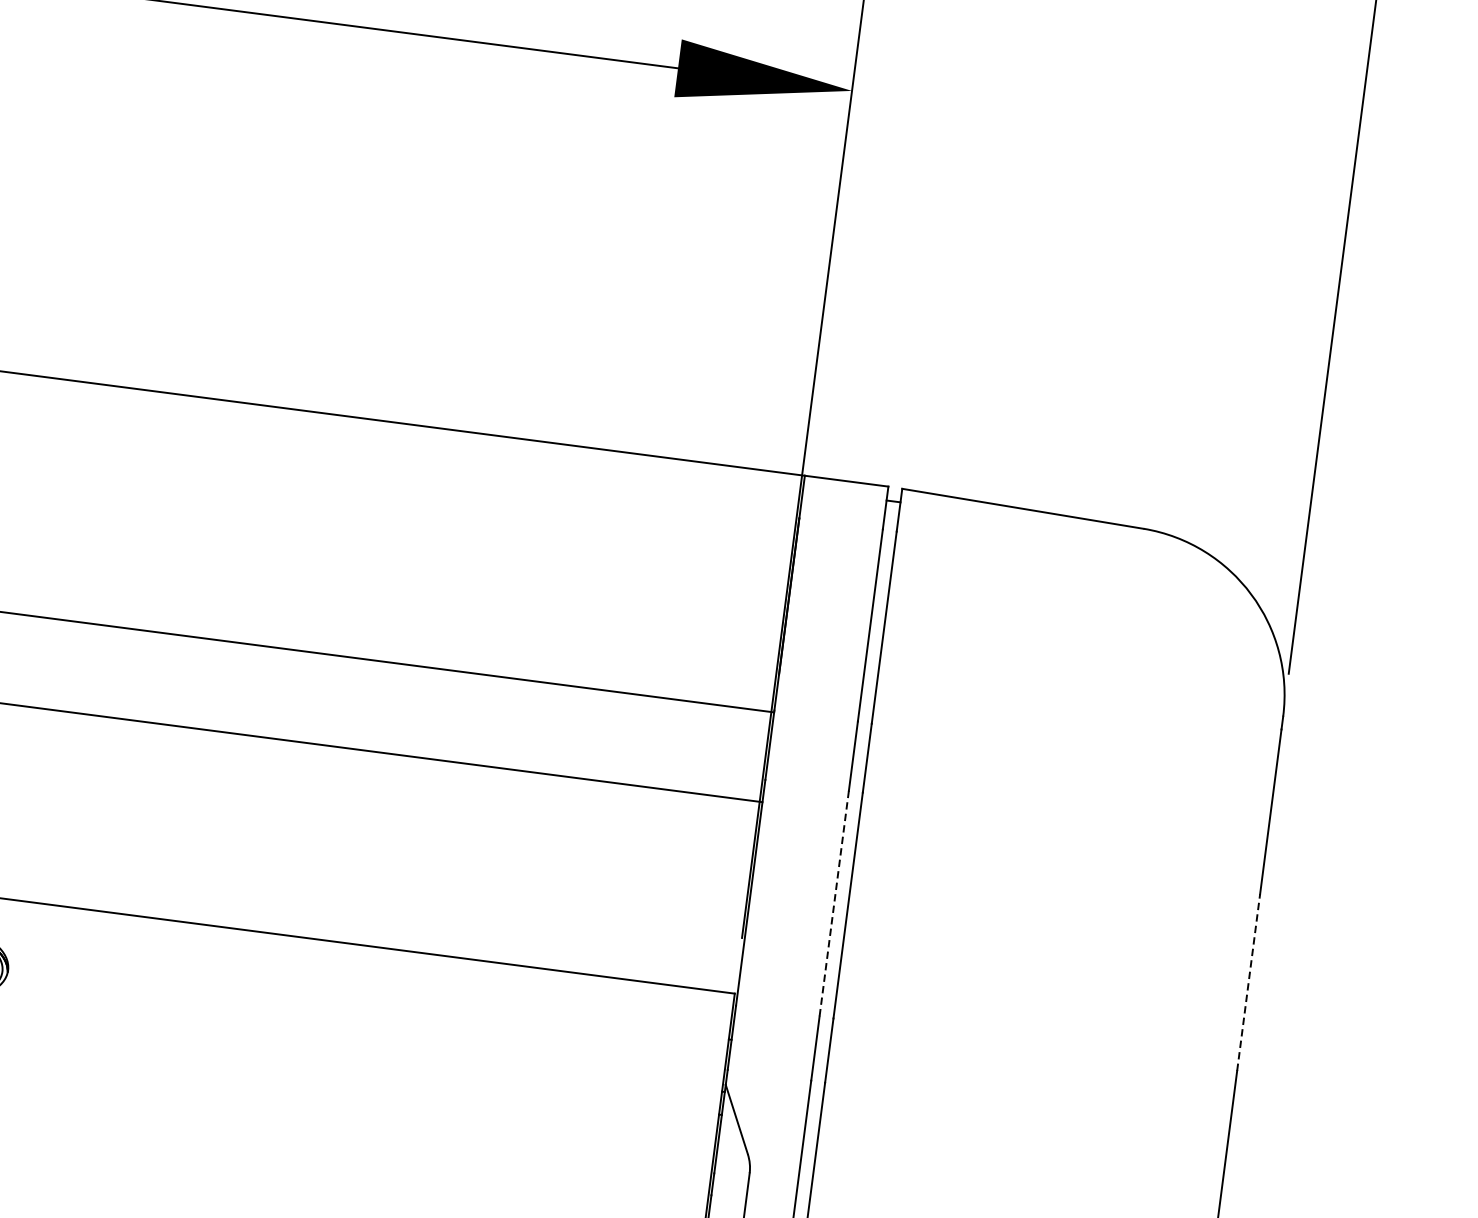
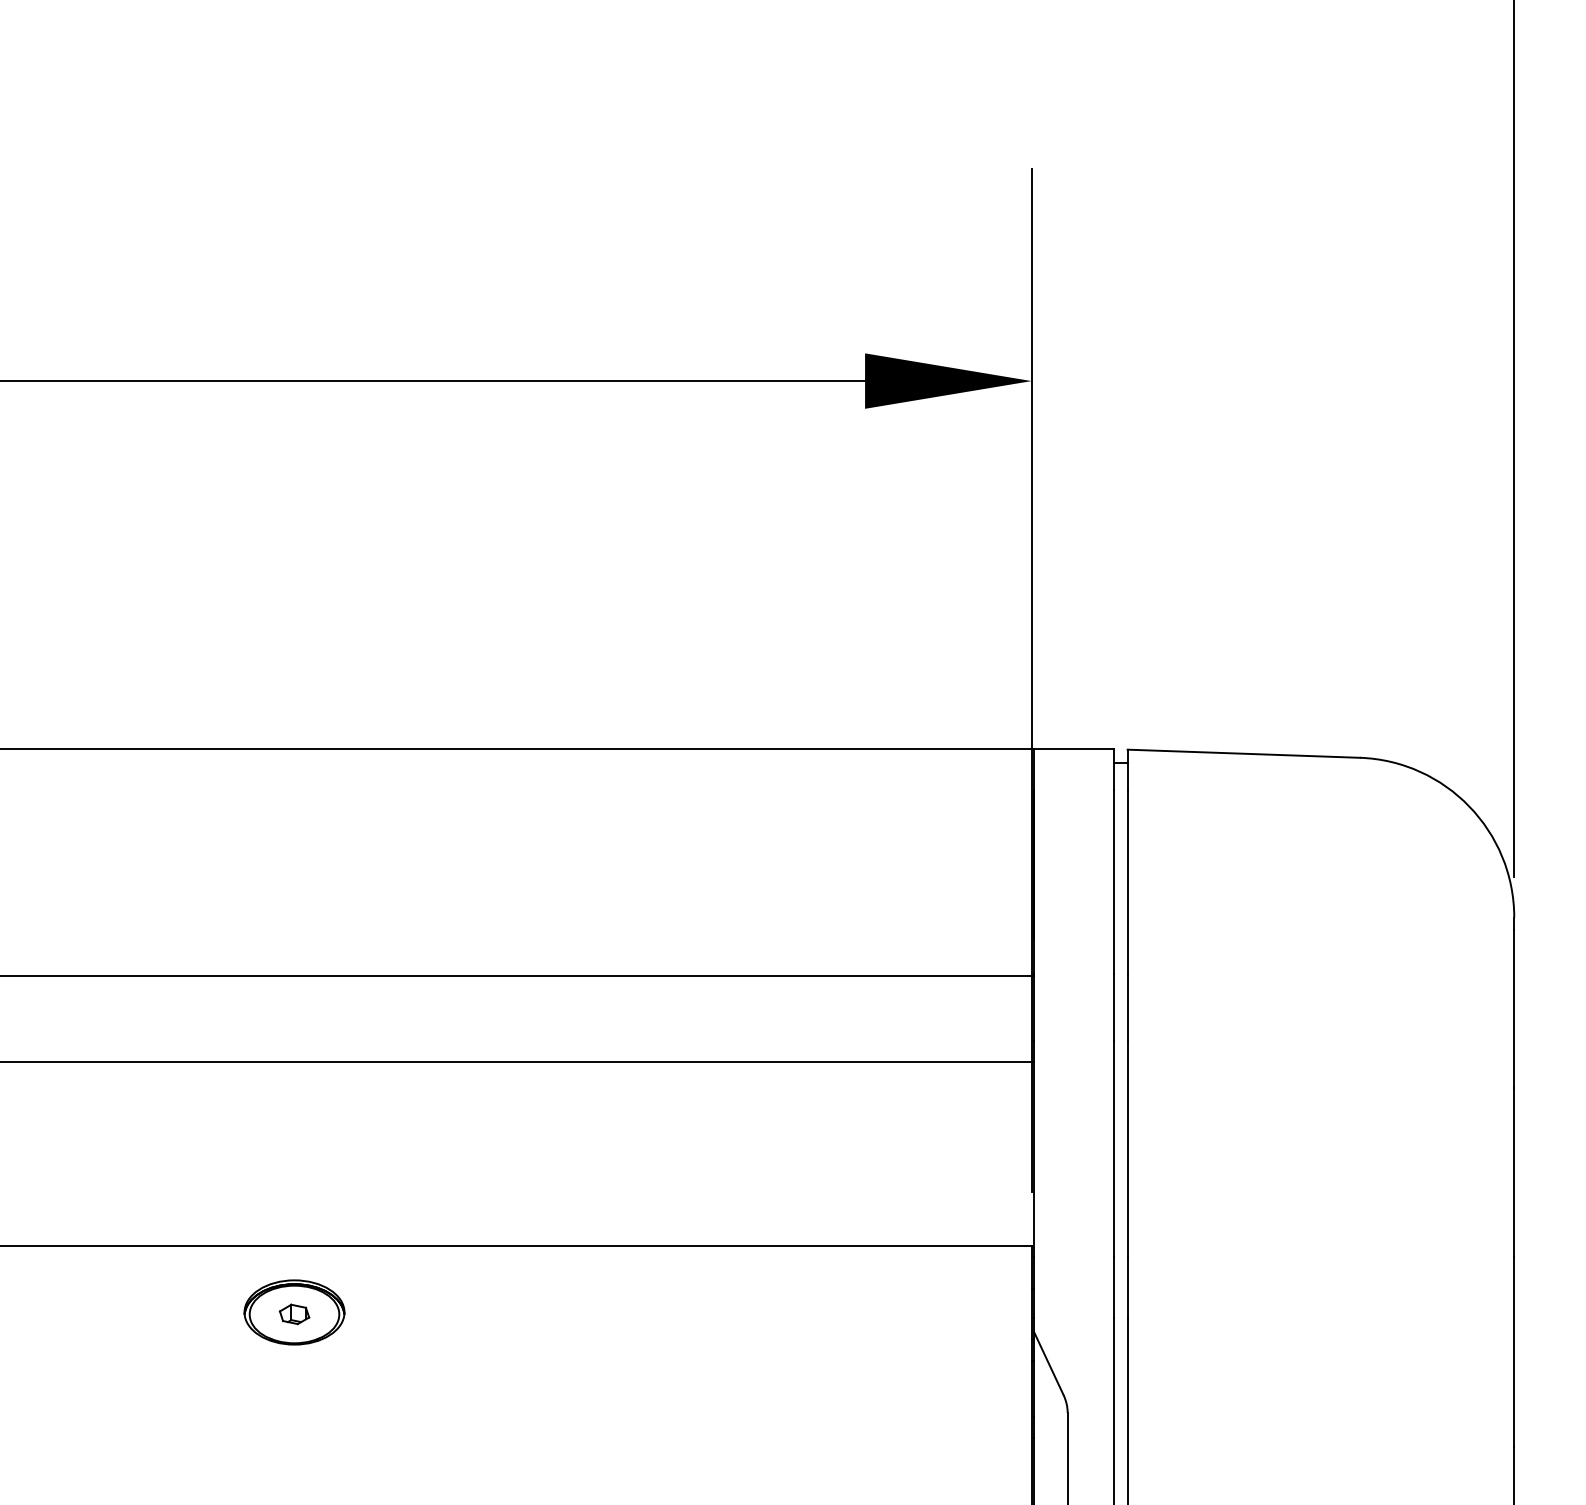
line: (834, 904) -> (1114, 1149), dashed -> solid
line: (1248, 982) -> (1514, 1172), dashed -> solid

